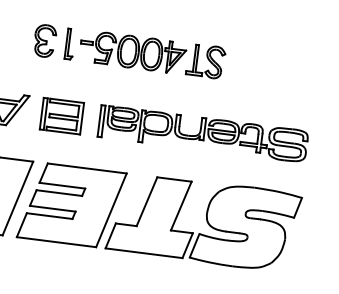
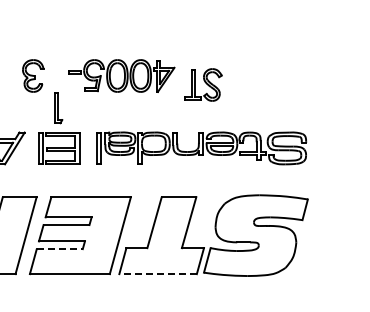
part: (70, 44) -> (58, 108), moved
part: (206, 60) -> (203, 84), moved
line: (50, 216) -> (60, 249), solid -> dashed
line: (144, 253) -> (158, 274), solid -> dashed

